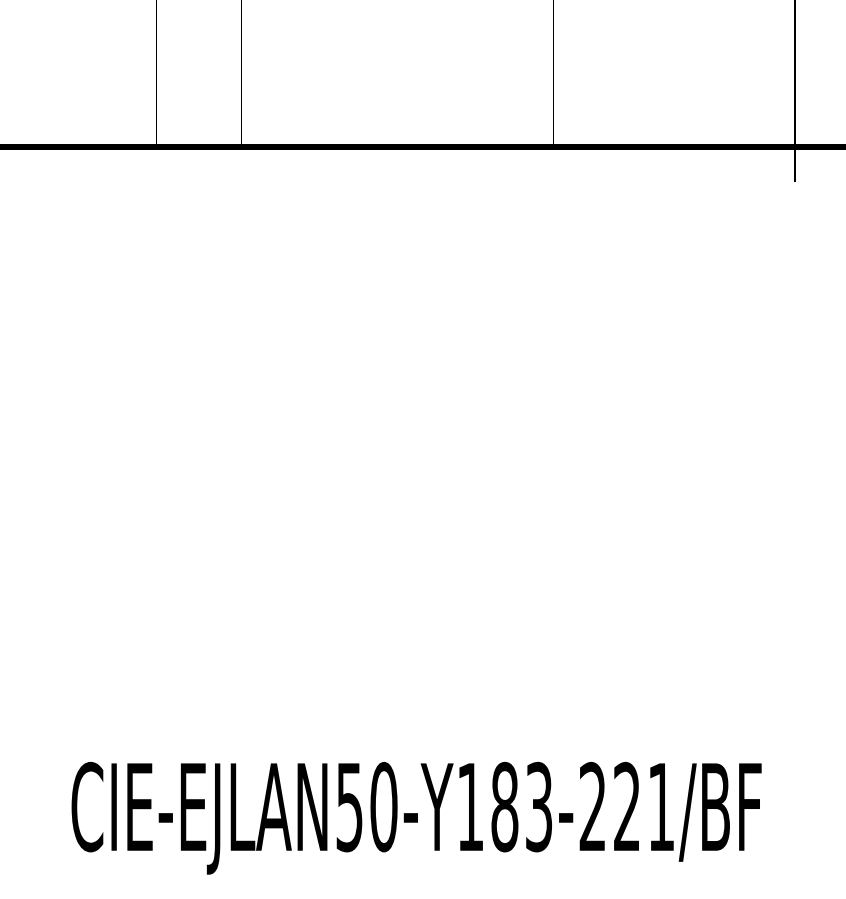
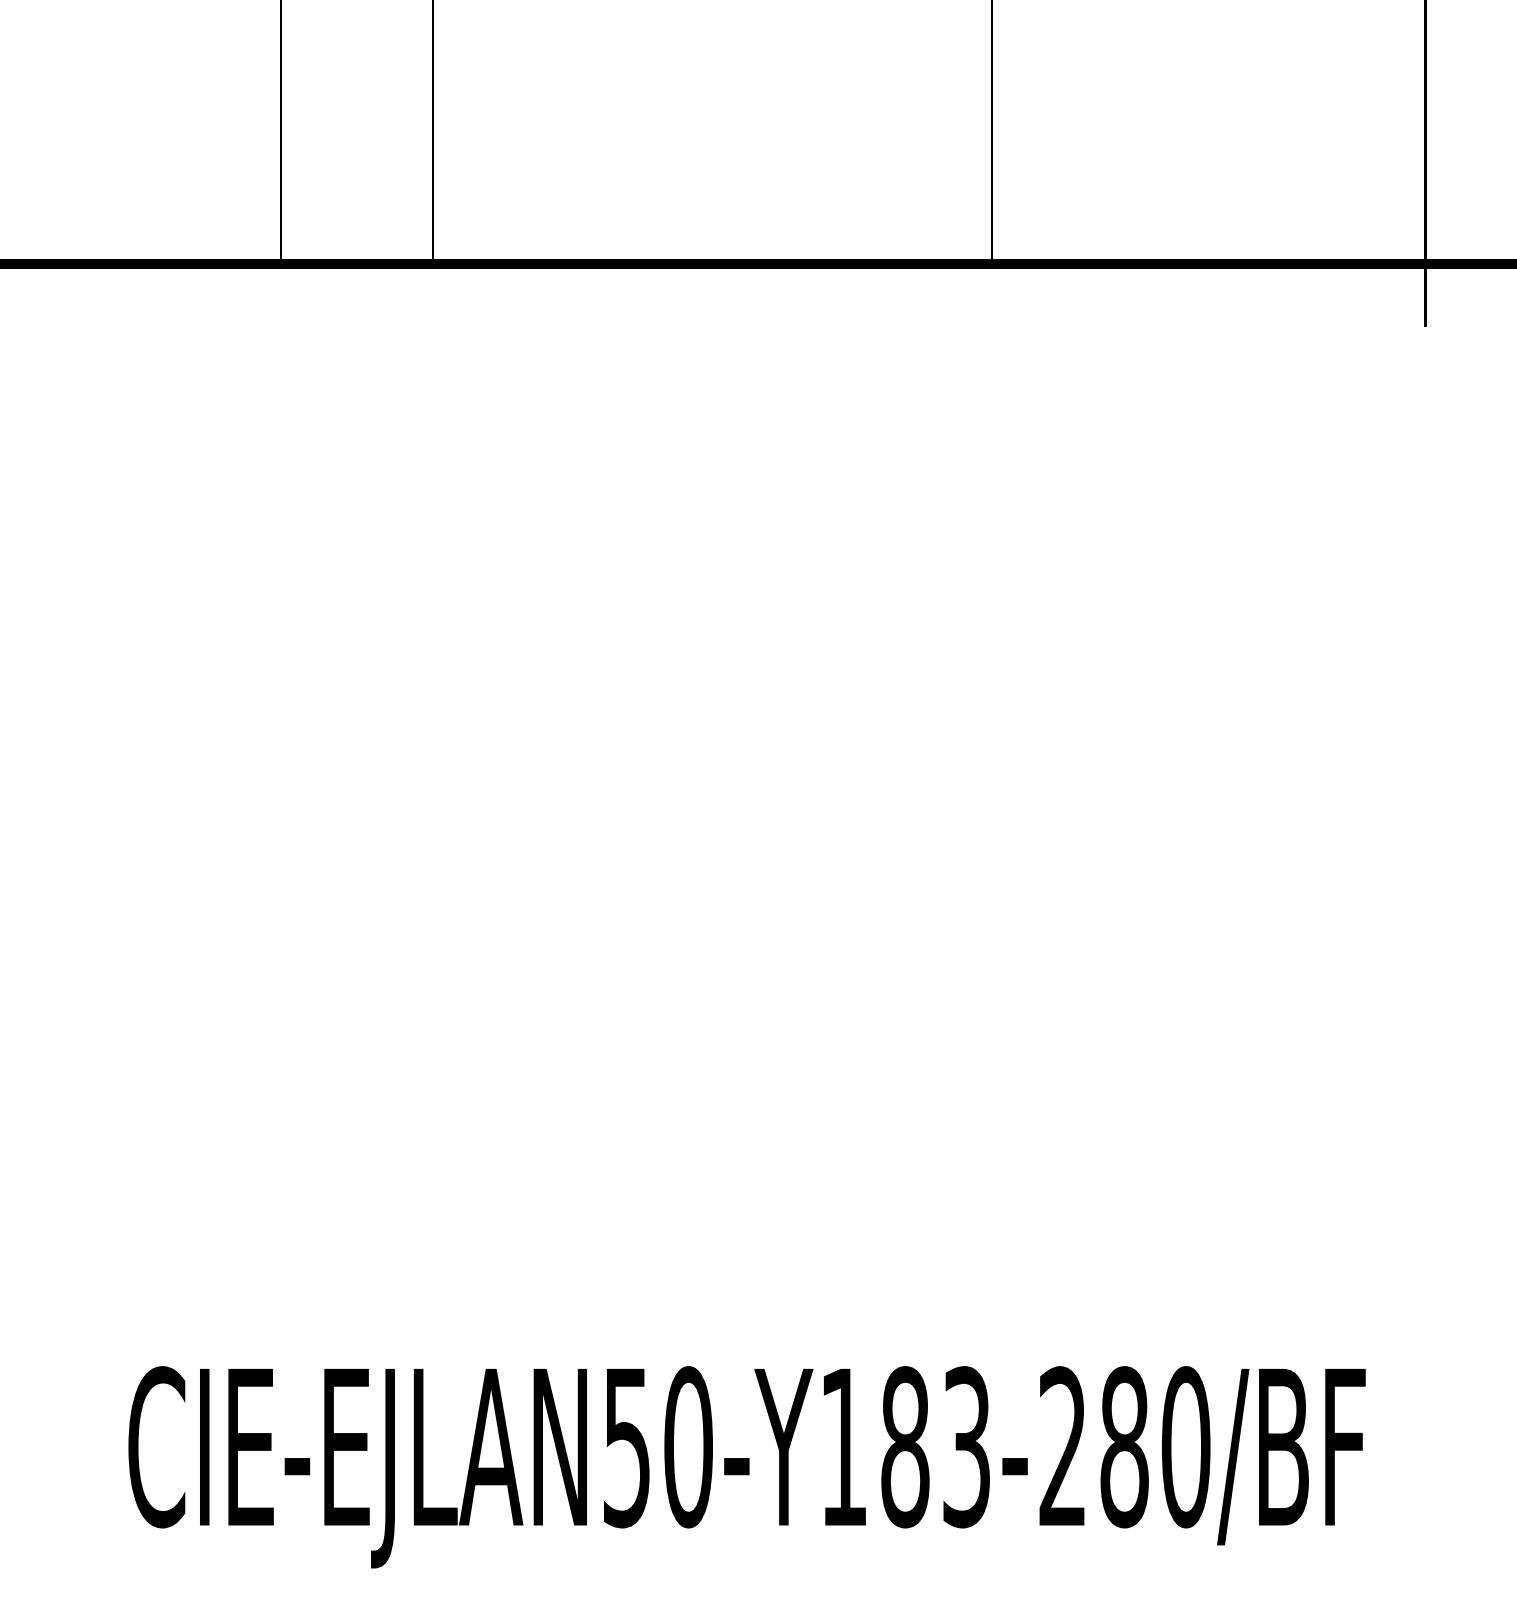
text: (644, 806) -> (1155, 1446), CIE-EJLAN50-Y183-221/BF -> CIE-EJLAN50-Y183-280/BF

